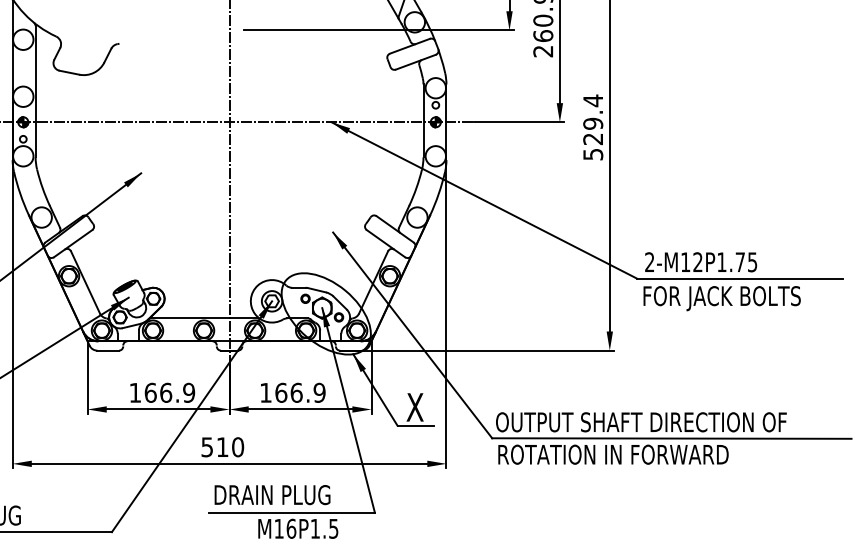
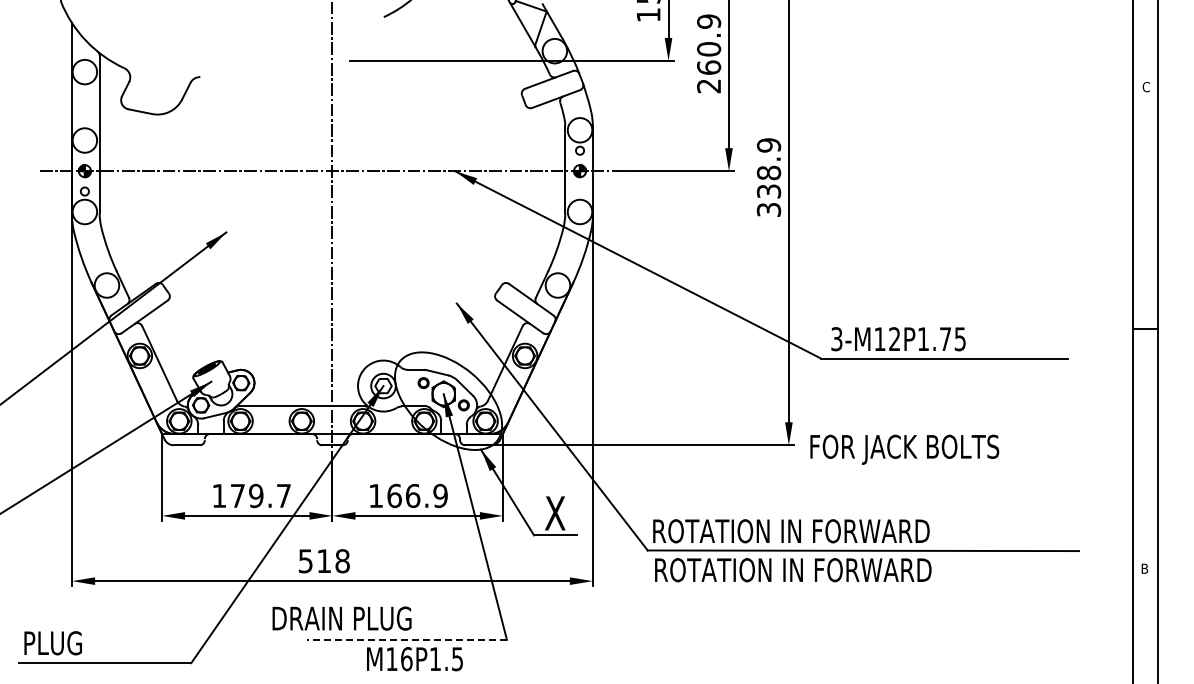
text: (592, 126) -> (768, 176), 529.4 -> 338.9
text: (649, 262) -> (836, 339), 2-M12P1.75 -> 3-M12P1.75
text: (721, 298) -> (904, 449), moved
text: (169, 392) -> (260, 495), 166.9 -> 179.7
text: (641, 422) -> (826, 531), OUTPUT SHAFT DIRECTION OF -> ROTATION IN FORWARD
text: (237, 447) -> (342, 561), 510 -> 518
text: (272, 494) -> (341, 618), moved
line: (292, 512) -> (407, 639), solid -> dashed

